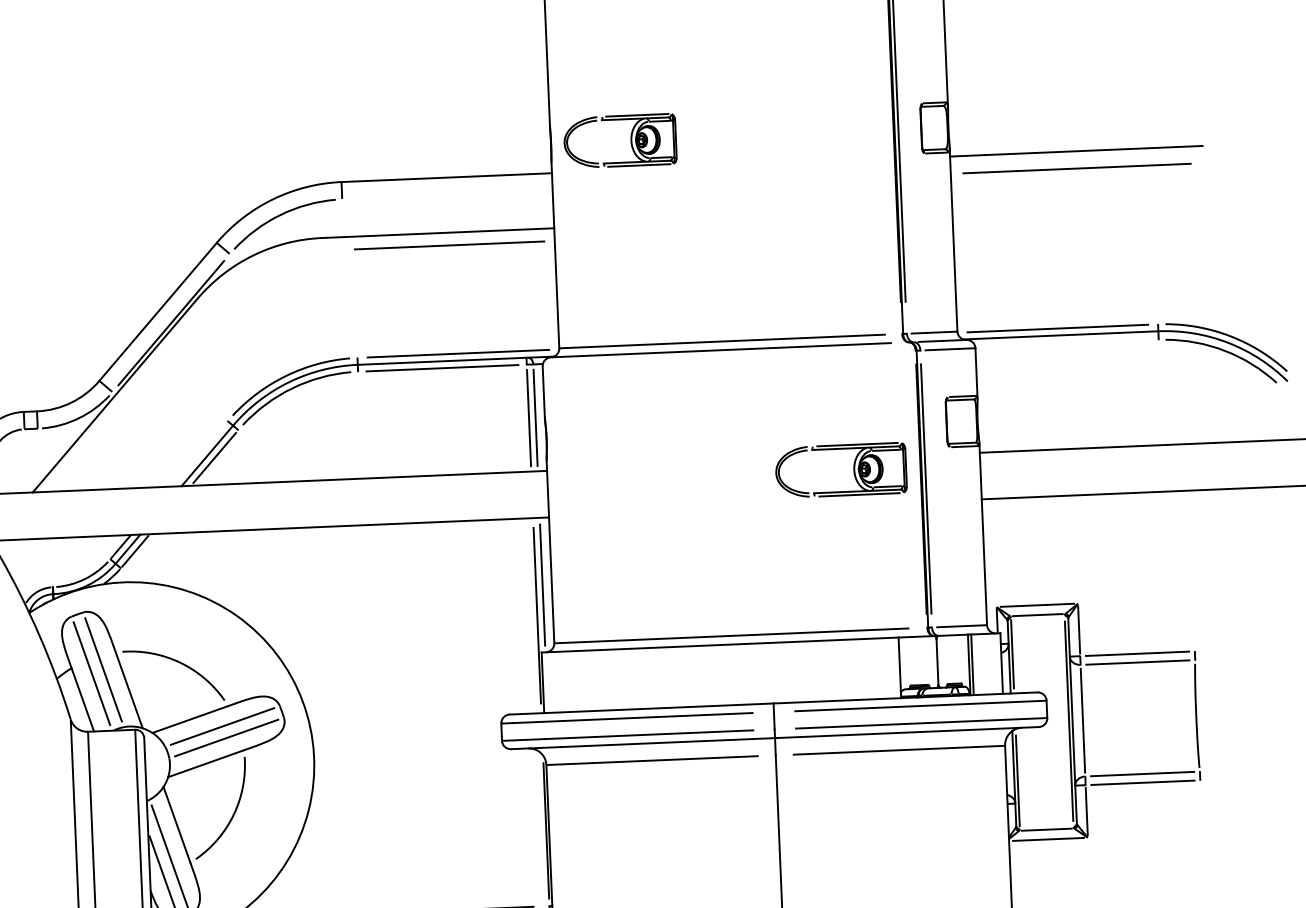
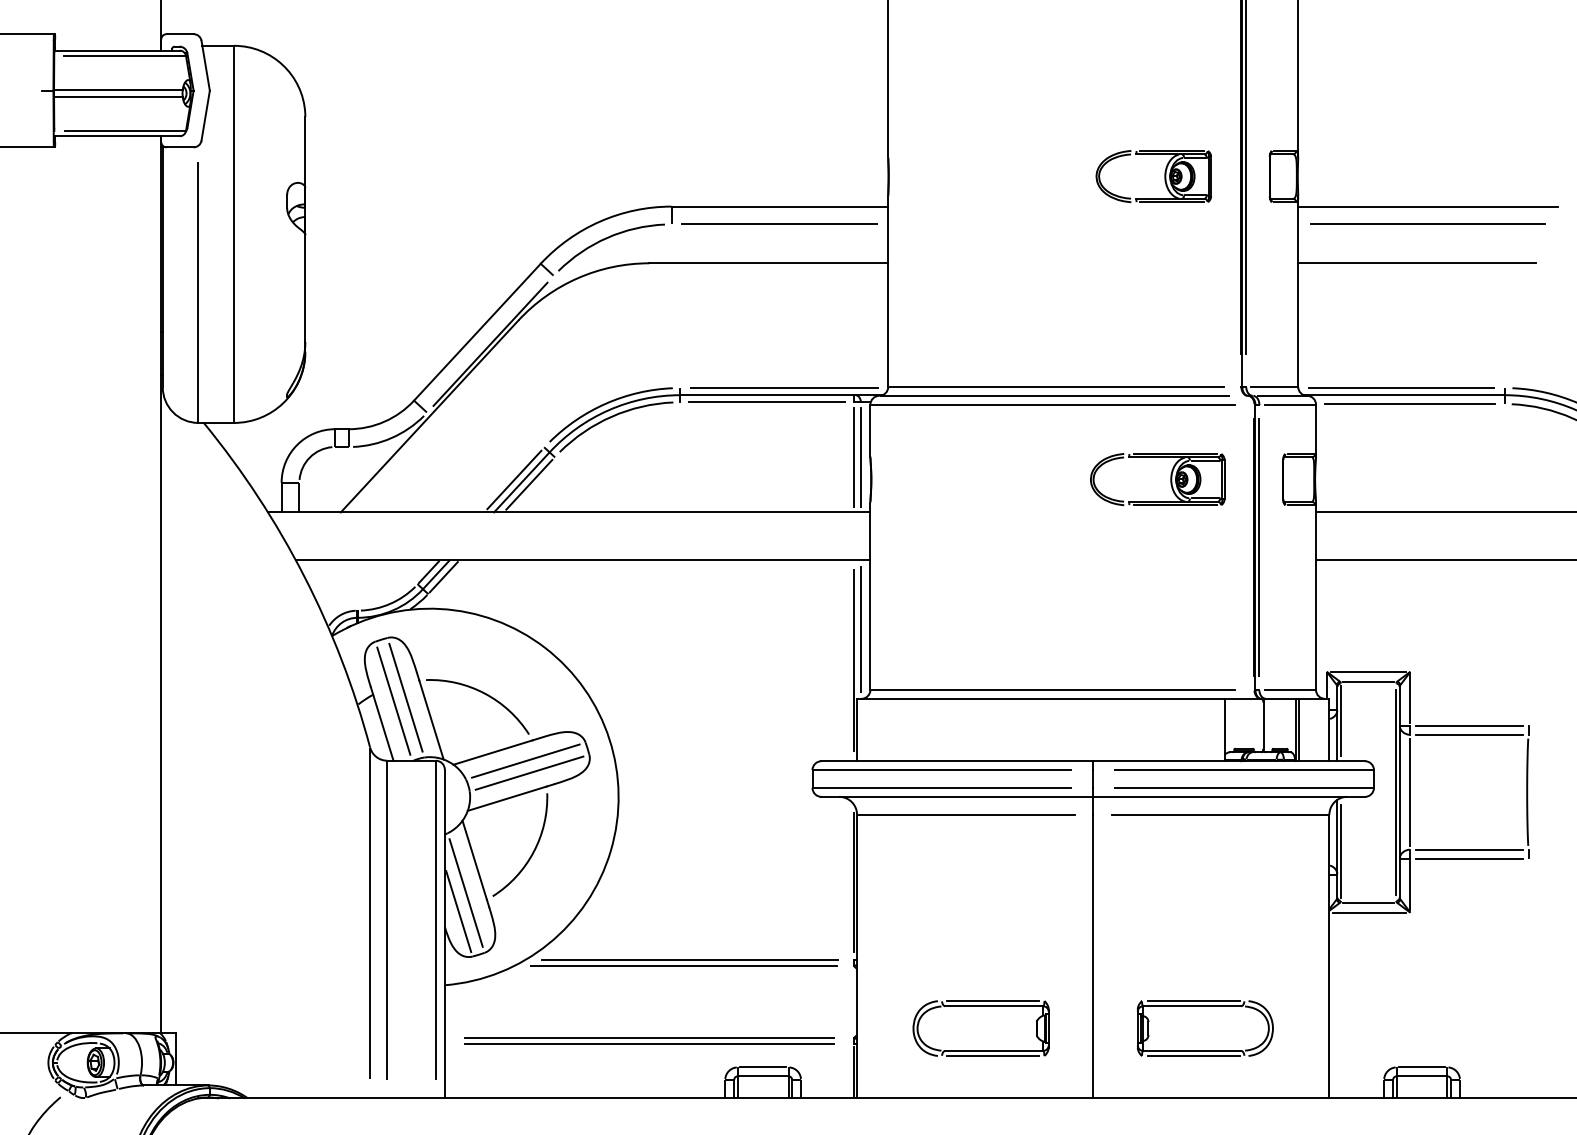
part: (630, 140) -> (1164, 176), moved
line: (1067, 206) -> (1416, 263), added
line: (449, 244) -> (779, 223), moved
line: (1067, 344) -> (1410, 404), added
line: (720, 358) -> (1053, 404), added
line: (200, 453) -> (514, 479), added
part: (853, 469) -> (1170, 479), moved

